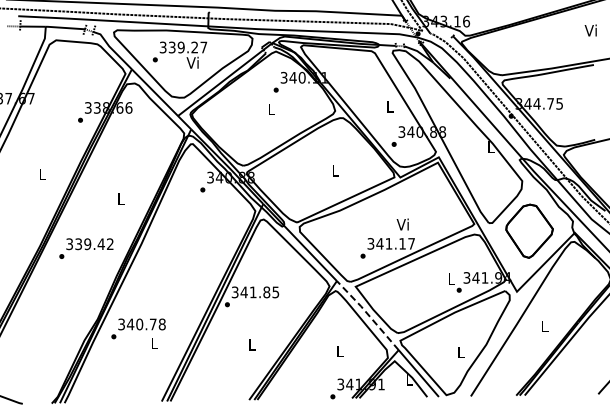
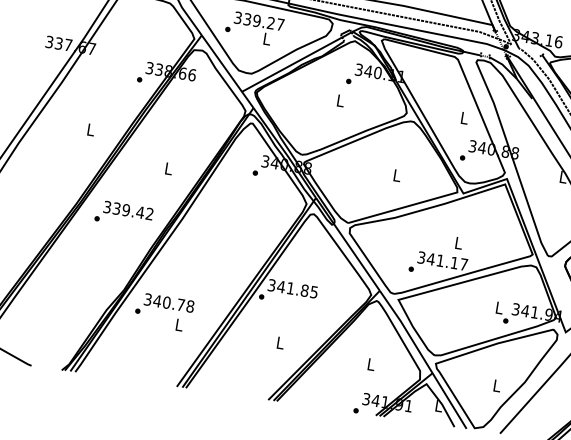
text: (192, 62) -> (266, 38), Vi -> L
text: (402, 224) -> (457, 242), Vi -> L
line: (368, 314) -> (407, 330), dashed -> solid

